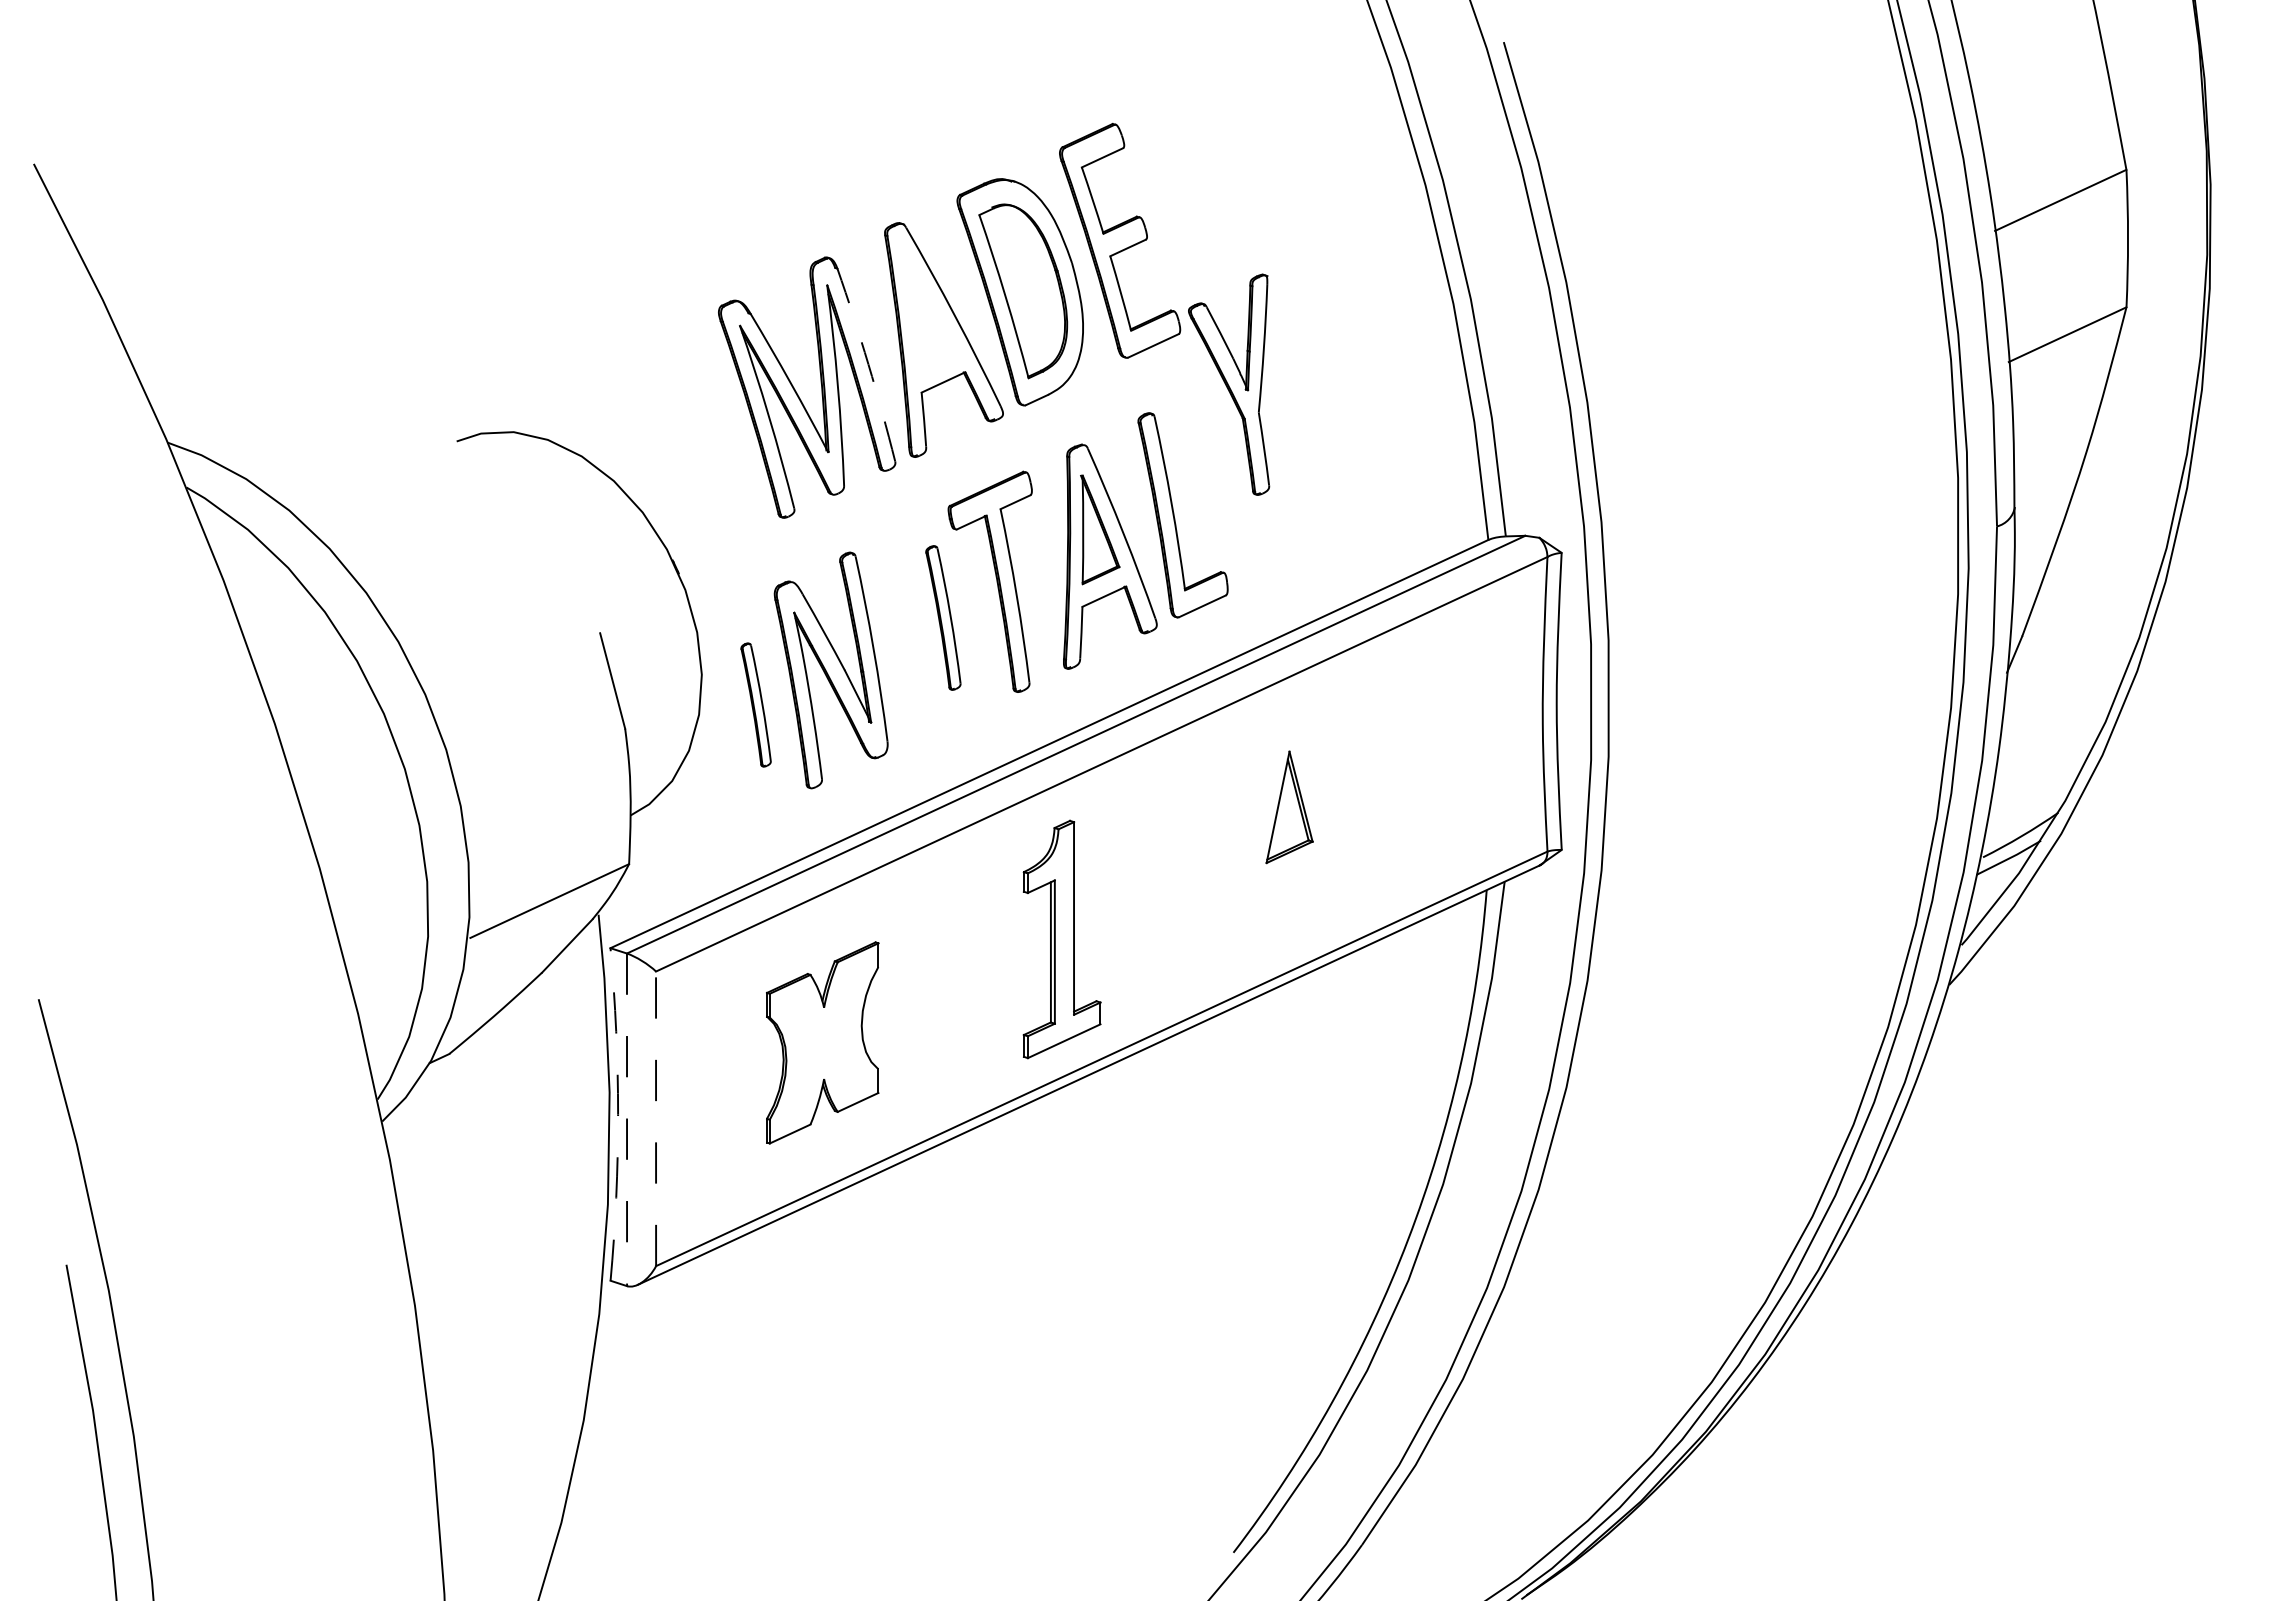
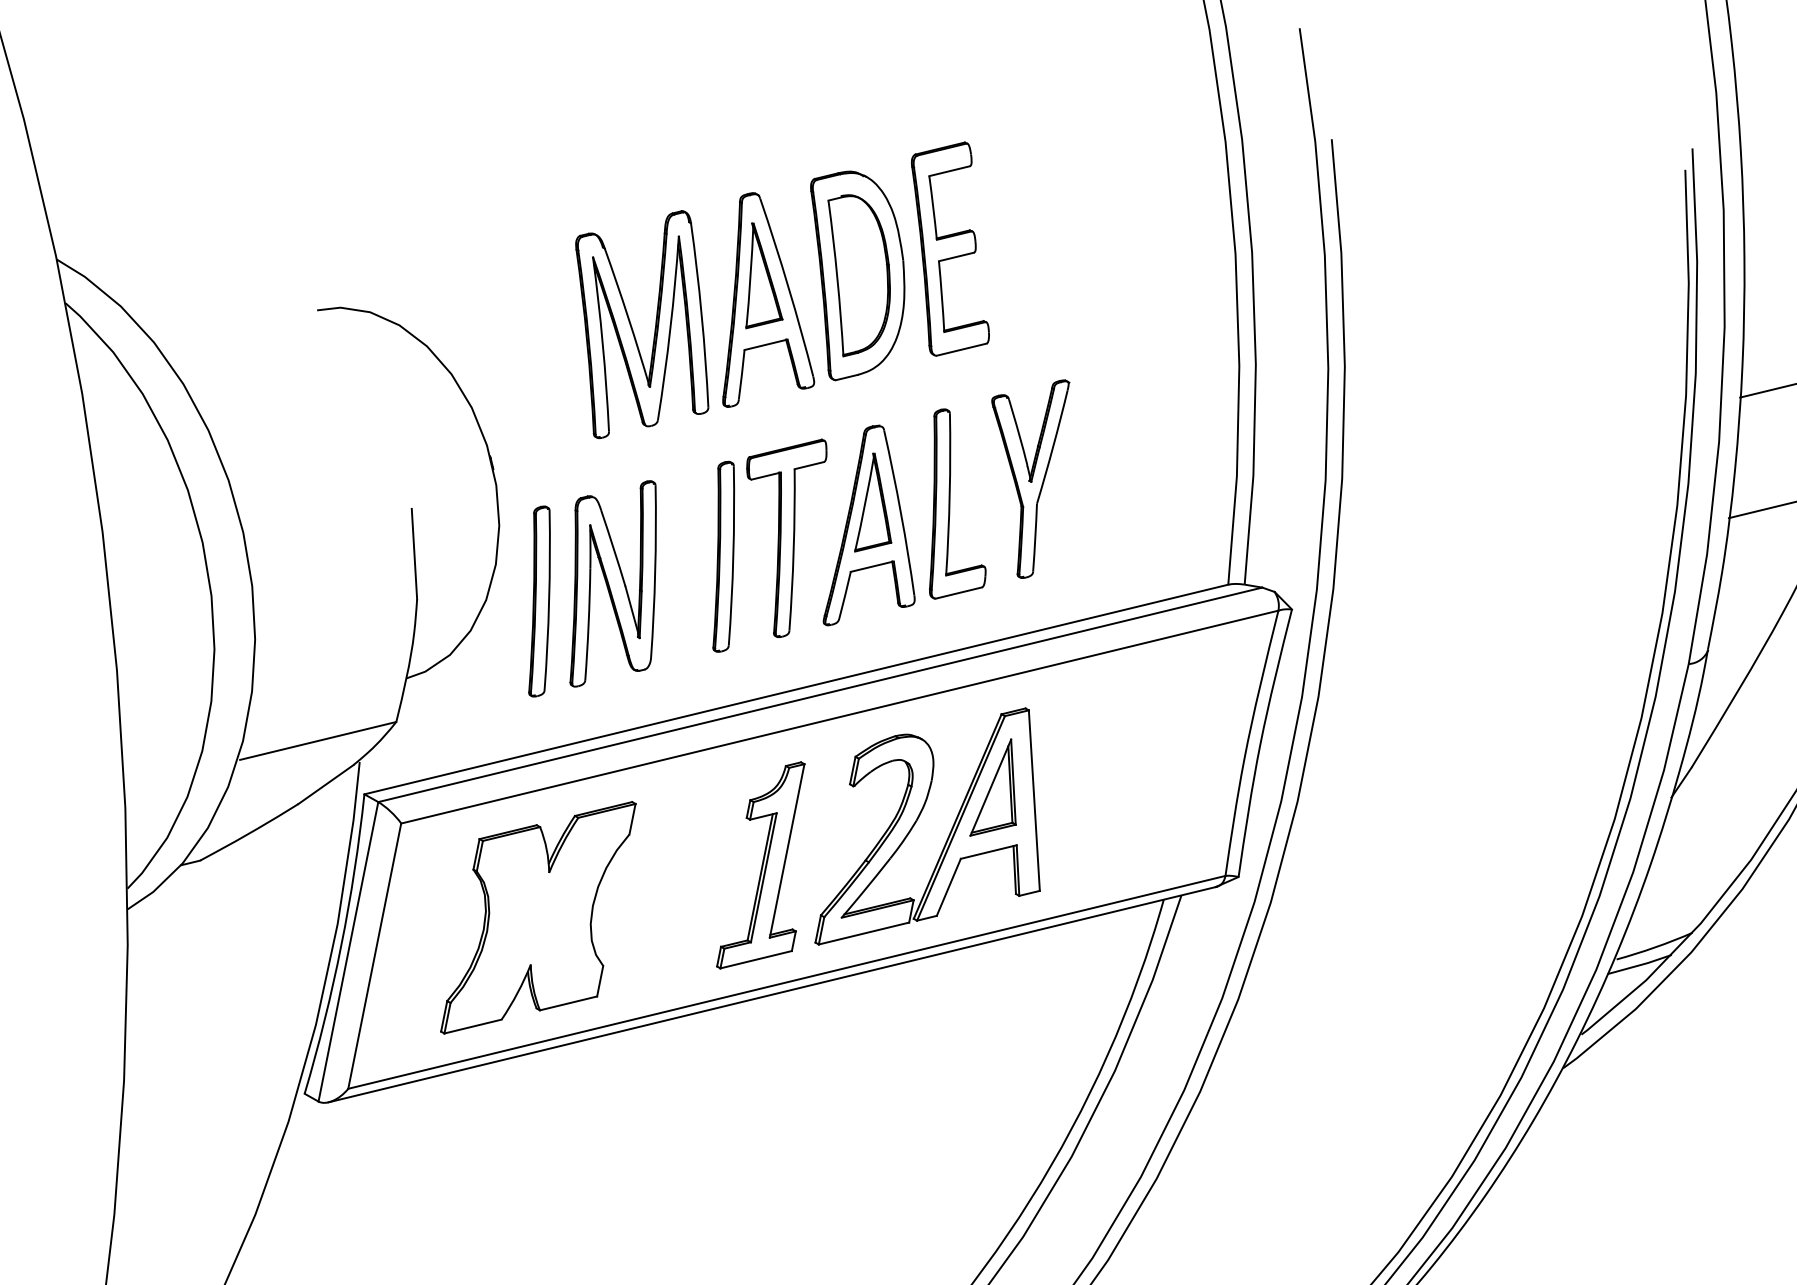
part: (928, 311) -> (765, 278), added
arc: (868, 364) -> (701, 315), dashed -> solid
part: (1229, 384) -> (1015, 473), moved
part: (943, 617) -> (723, 556), size x1.43
part: (755, 704) -> (538, 600), size x1.67
part: (1243, 864) -> (949, 832), added
part: (822, 1042) -> (538, 917), size x1.43
arc: (618, 1114) -> (341, 945), dashed -> solid
line: (656, 1118) -> (375, 955), dashed -> solid
line: (627, 1120) -> (348, 952), dashed -> solid

